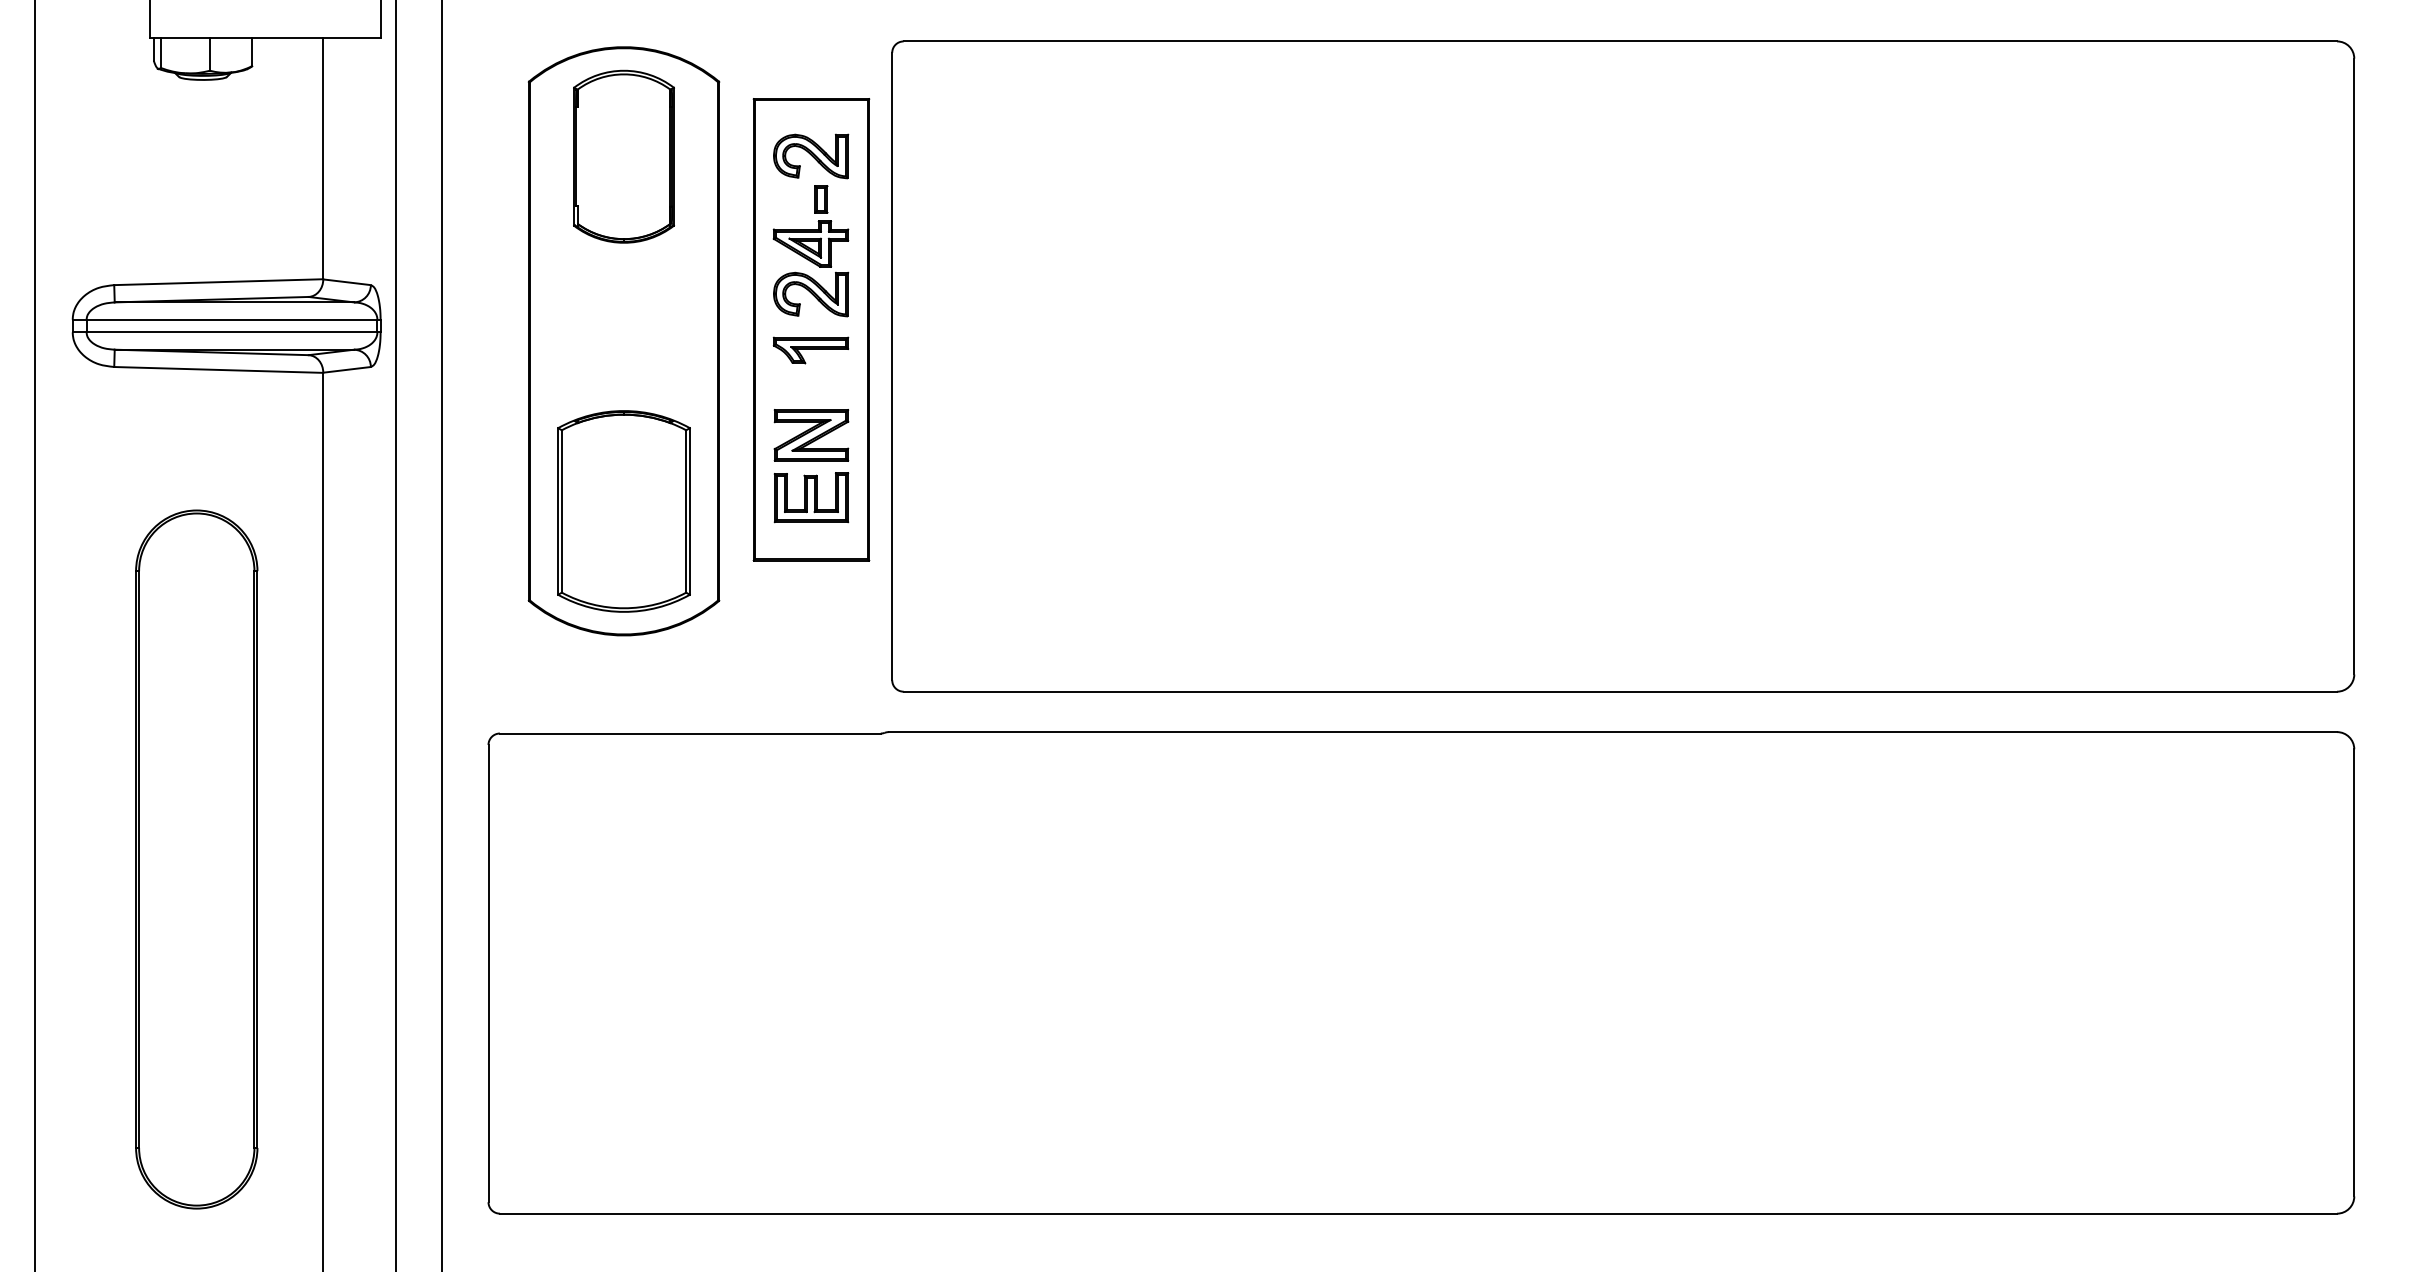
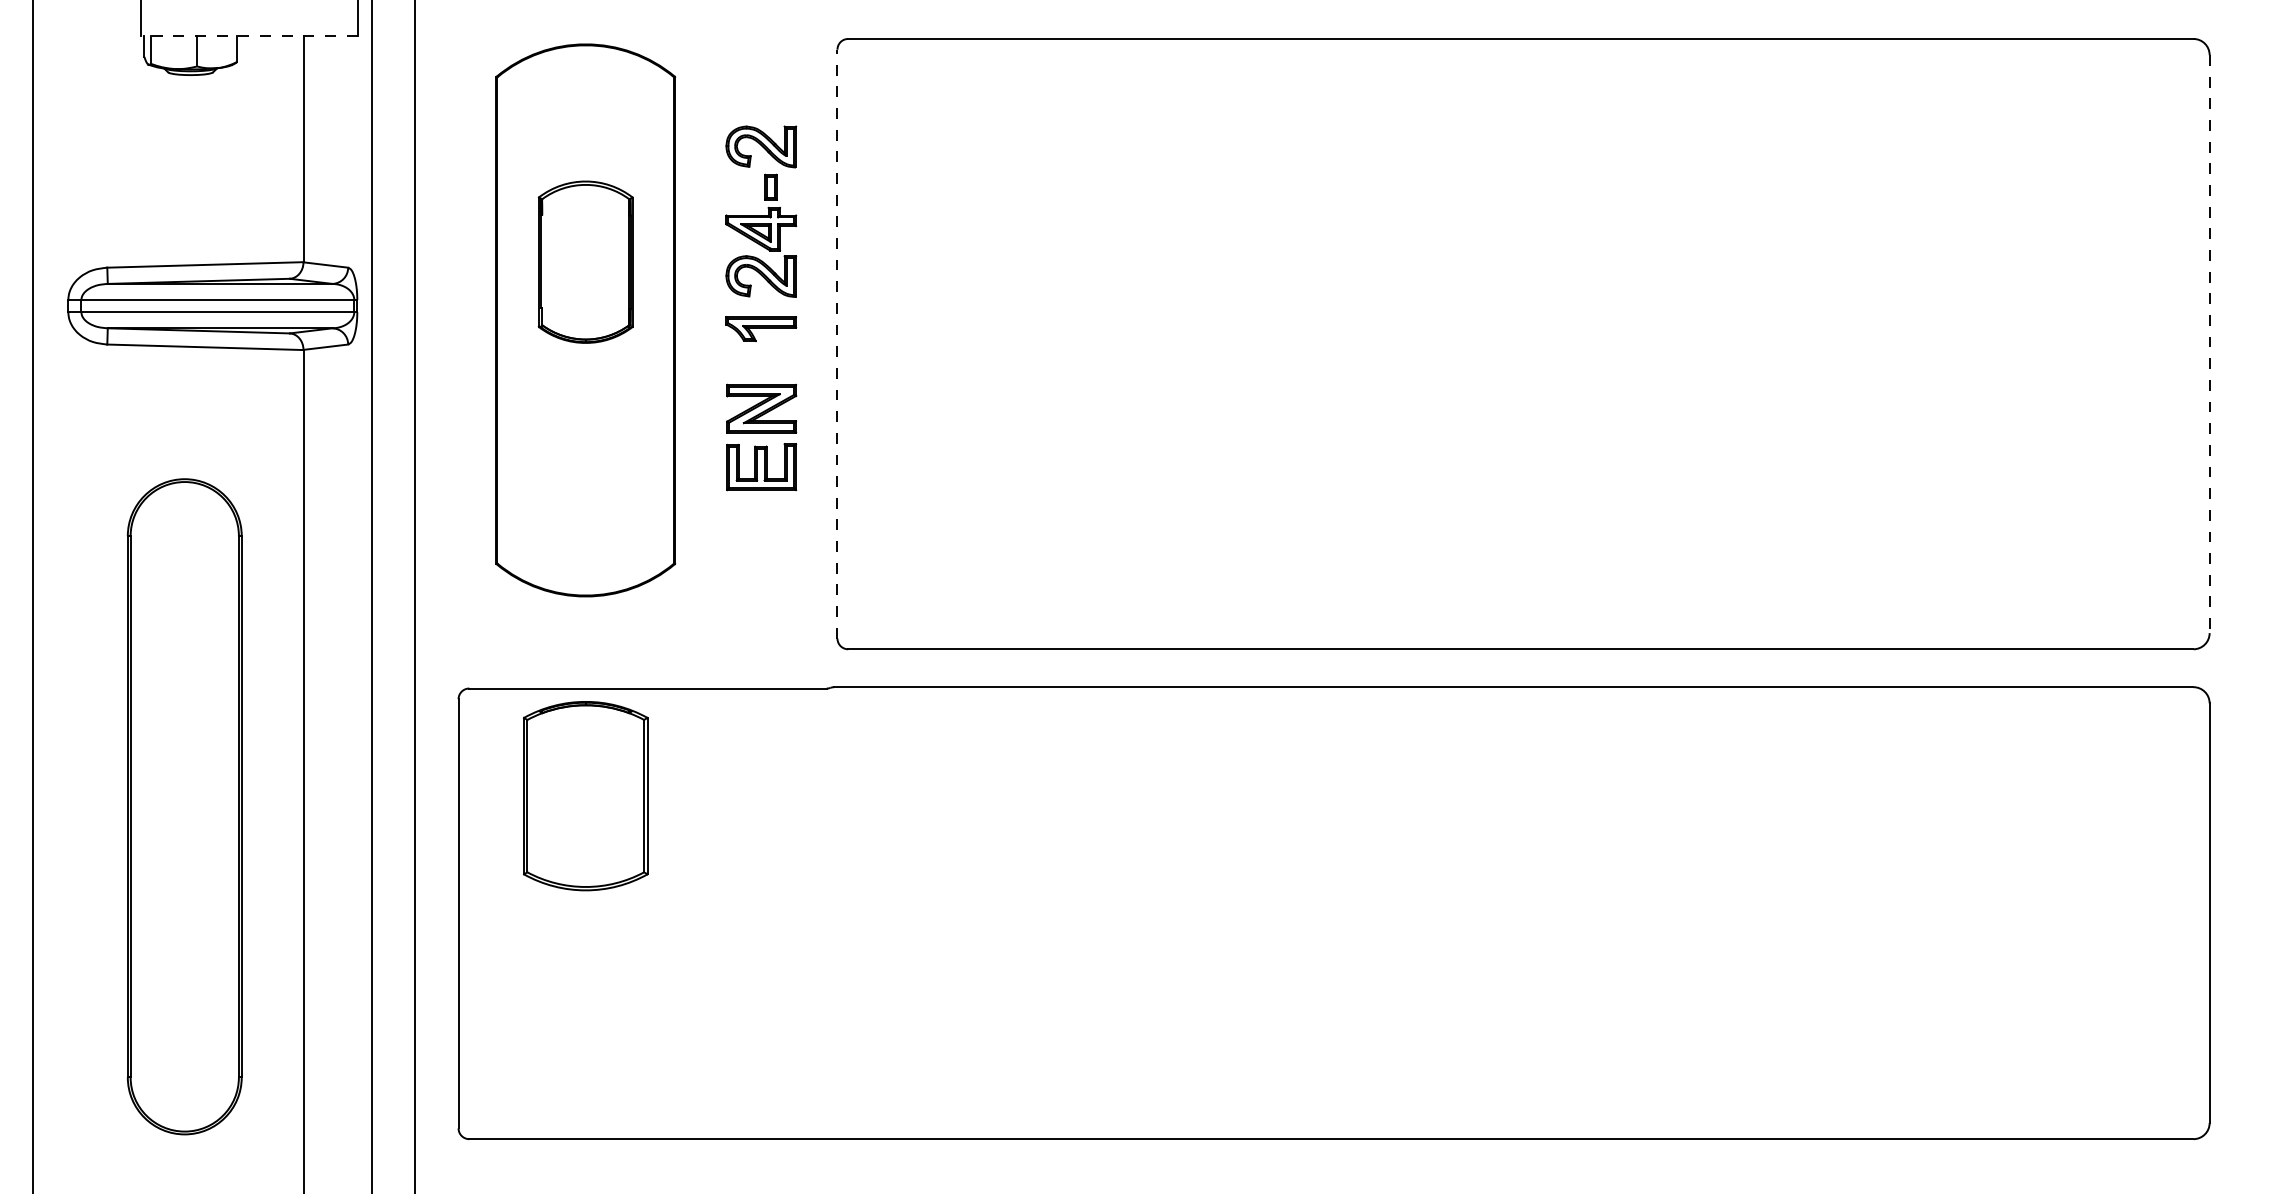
line: (264, 37) -> (248, 35), solid -> dashed
part: (623, 155) -> (585, 261), moved
part: (811, 329) -> (761, 309), removed
line: (892, 365) -> (837, 343), solid -> dashed
line: (2354, 366) -> (2209, 344), solid -> dashed
part: (623, 511) -> (585, 796), moved

